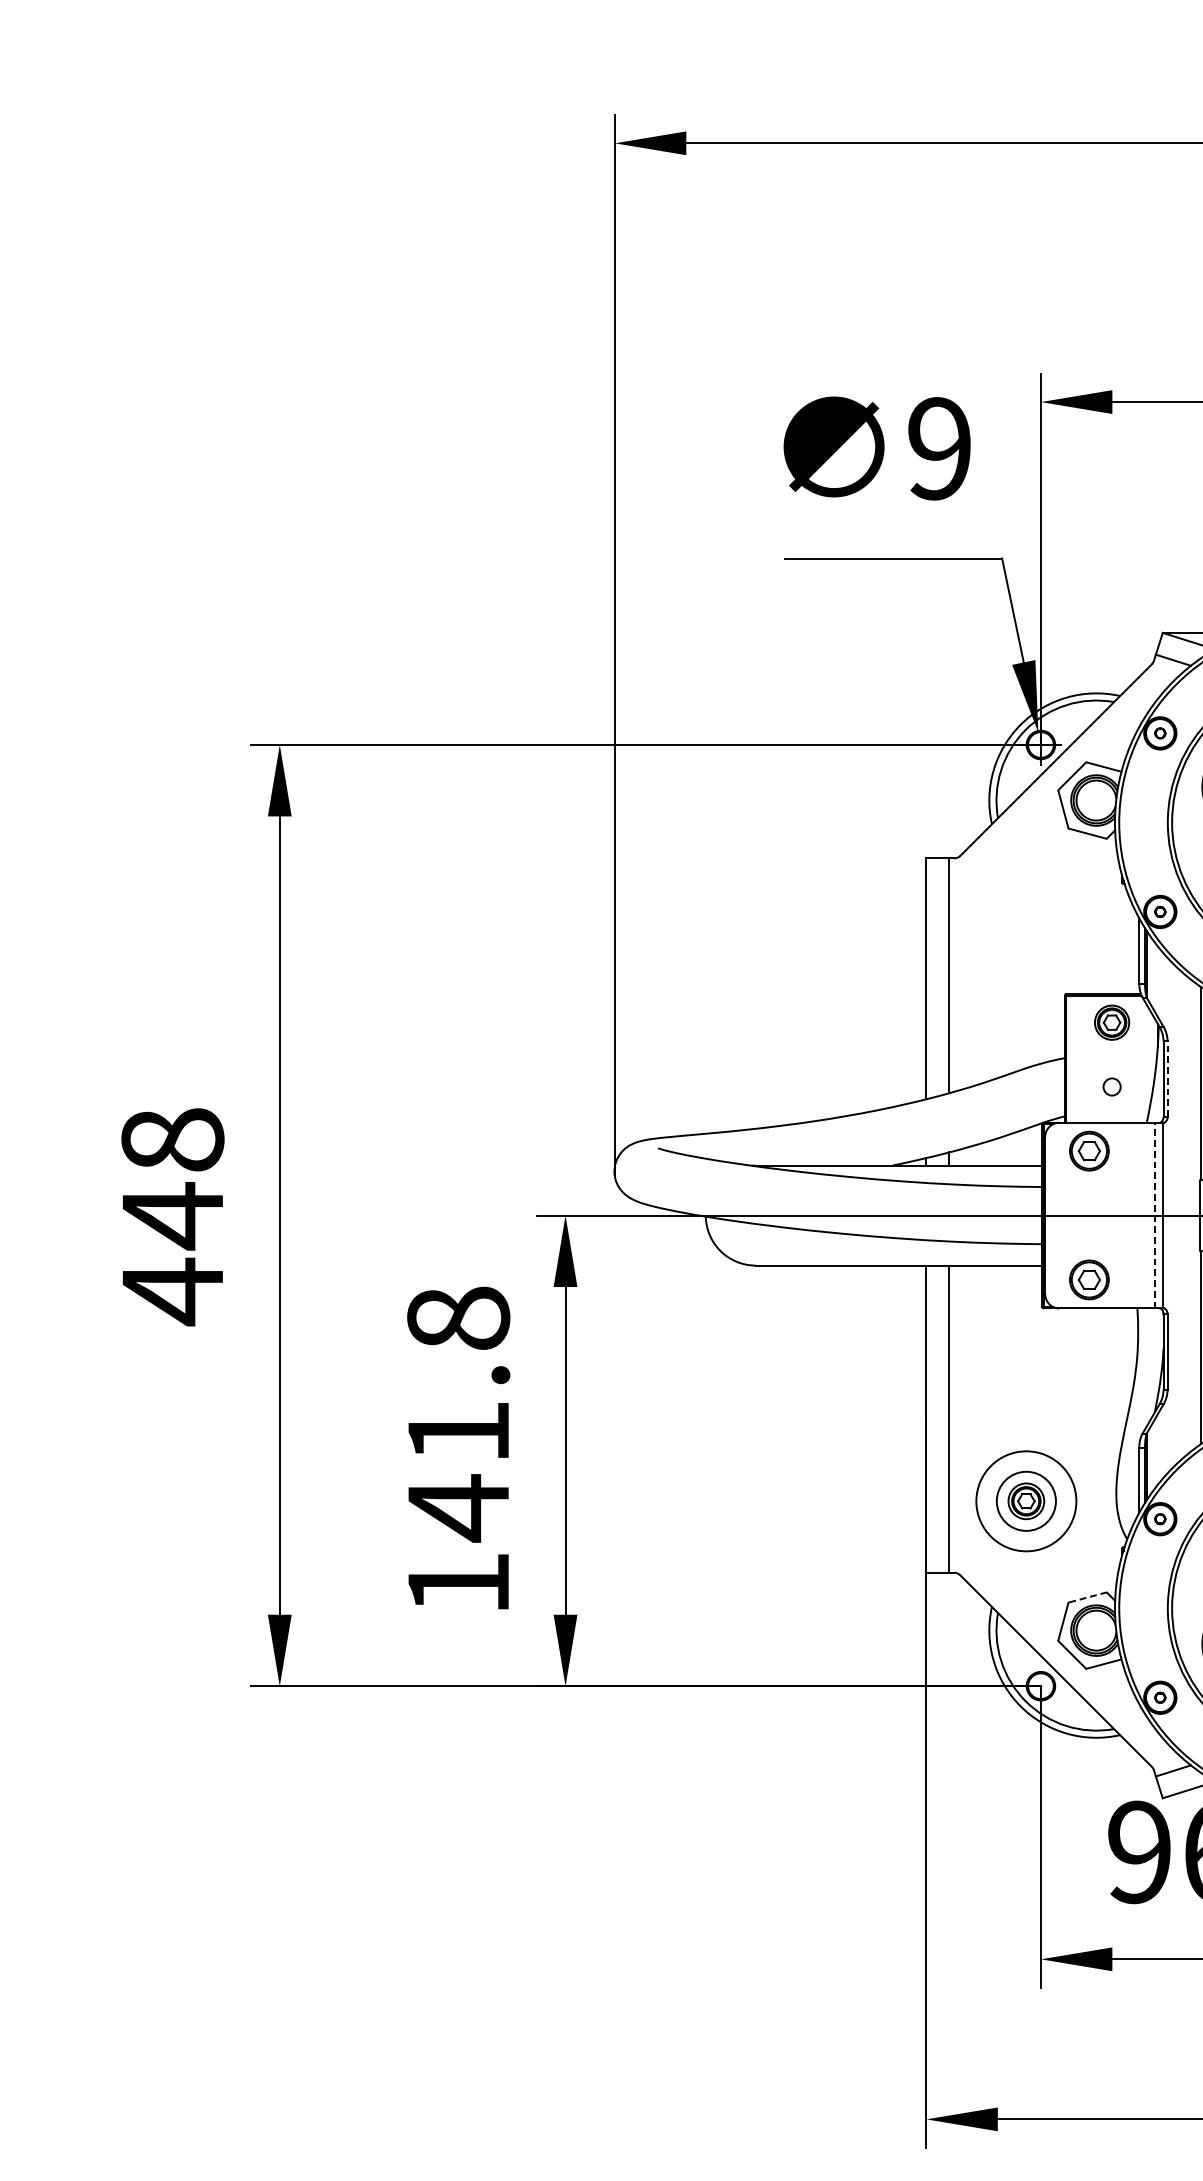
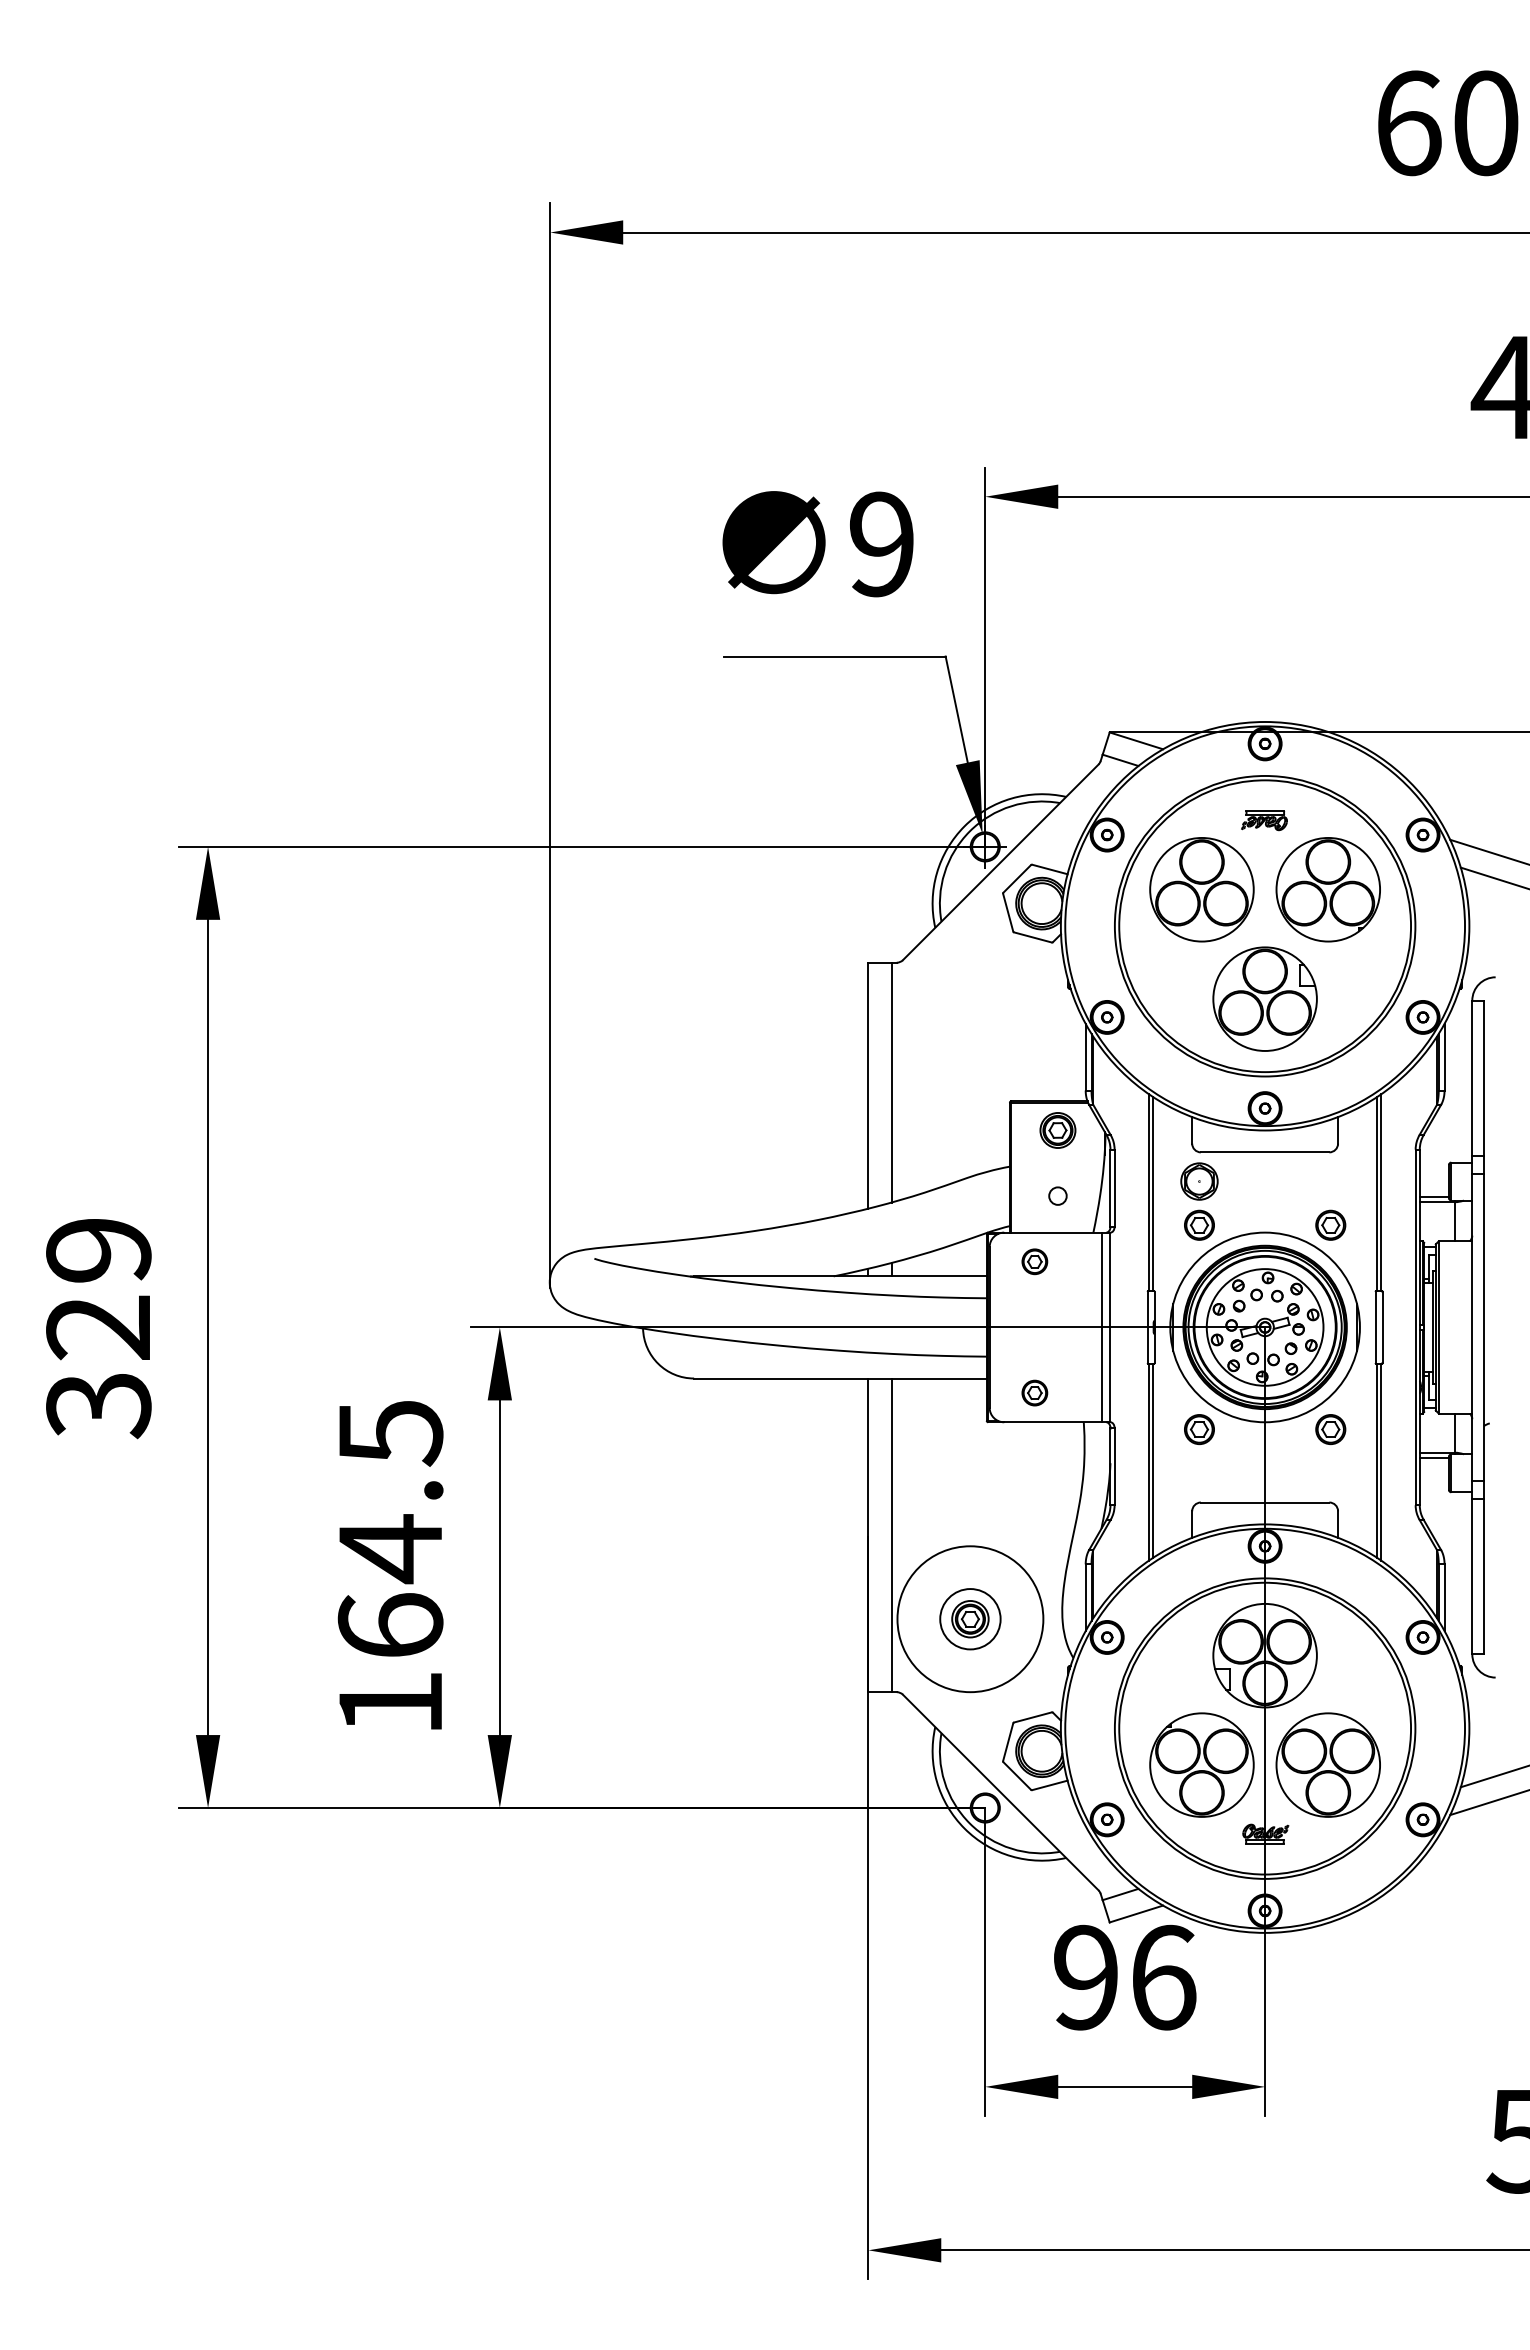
line: (1167, 1079) -> (1114, 1188), dashed -> solid
part: (1089, 1151) -> (1034, 1261), size x0.62
line: (1154, 1215) -> (1101, 1327), dashed -> solid
text: (172, 1216) -> (98, 1328), 448 -> 329
part: (1089, 1279) -> (1034, 1392), size x0.62
text: (458, 1414) -> (390, 1530), 141.8 -> 164.5
circle: (1026, 1501) -> (970, 1619), size x1.43
line: (1088, 1597) -> (1033, 1717), dashed -> solid

